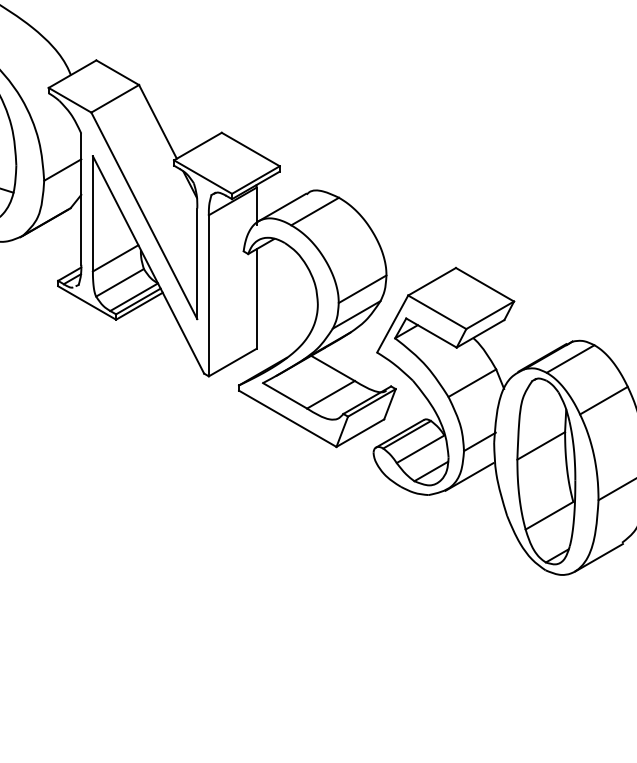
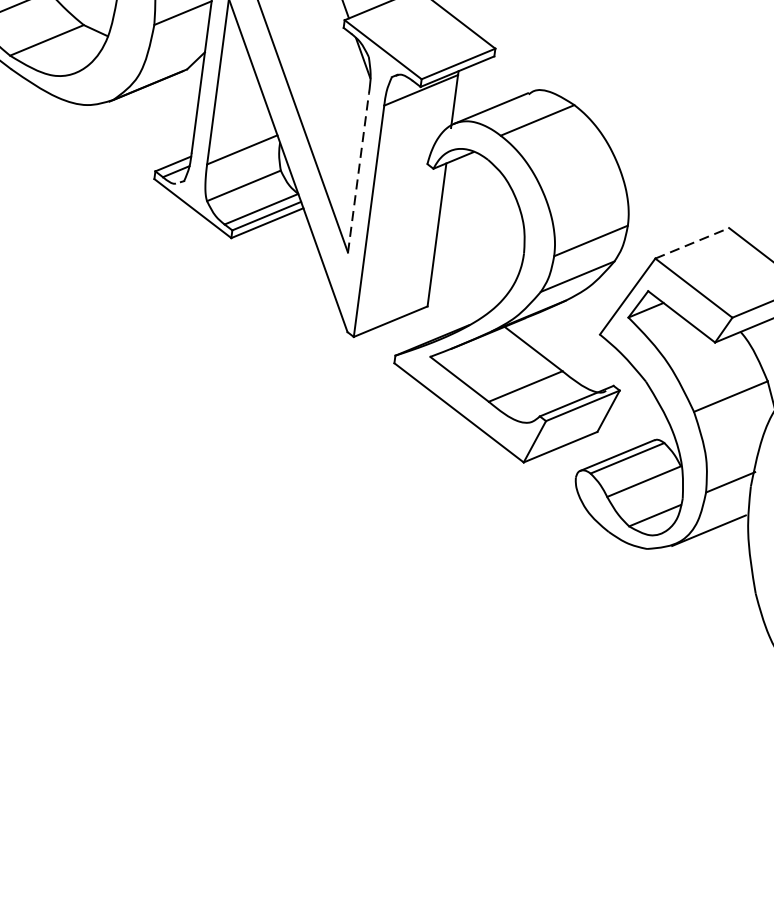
line: (197, 263) -> (358, 172), solid -> dashed
line: (432, 281) -> (692, 243), solid -> dashed

